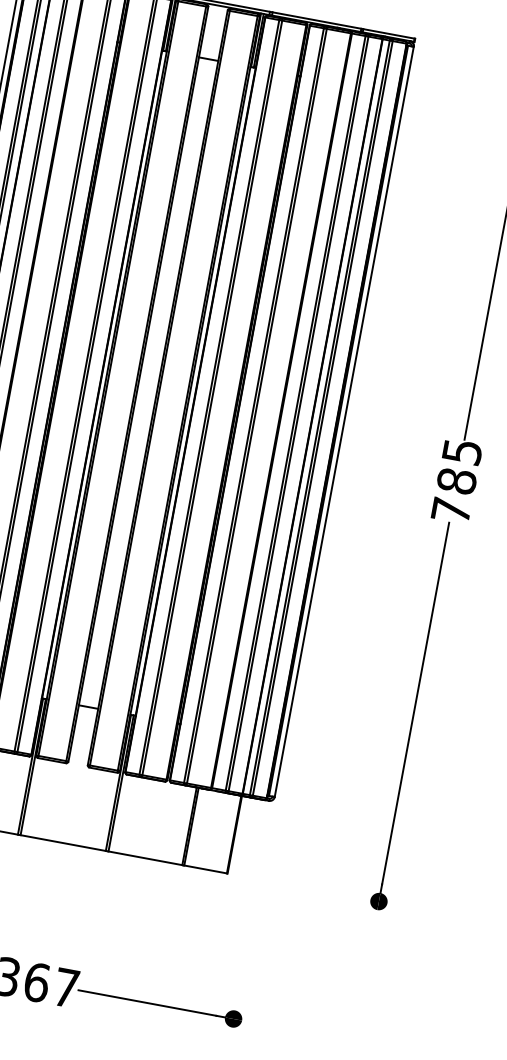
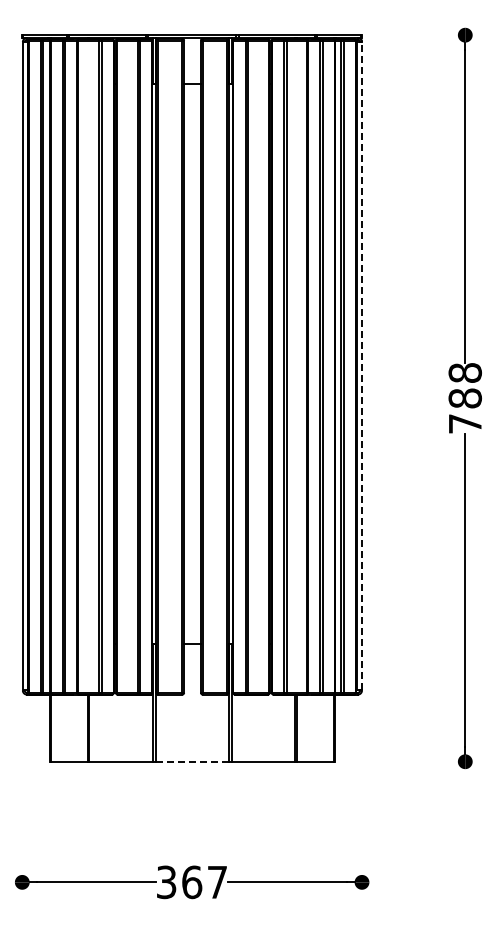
line: (345, 421) -> (362, 365), solid -> dashed
text: (461, 451) -> (464, 372), 785 -> 788
line: (63, 842) -> (192, 761), solid -> dashed

